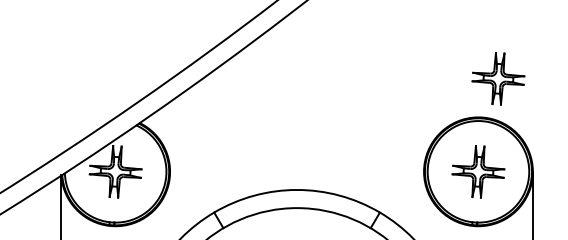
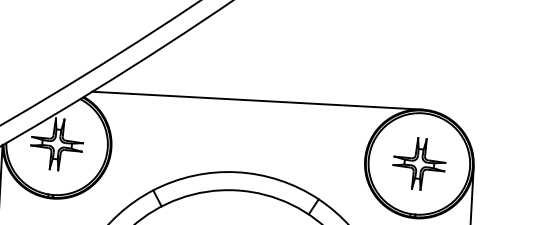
part: (498, 78) -> (444, 71), removed
line: (312, 117) -> (256, 100), added

